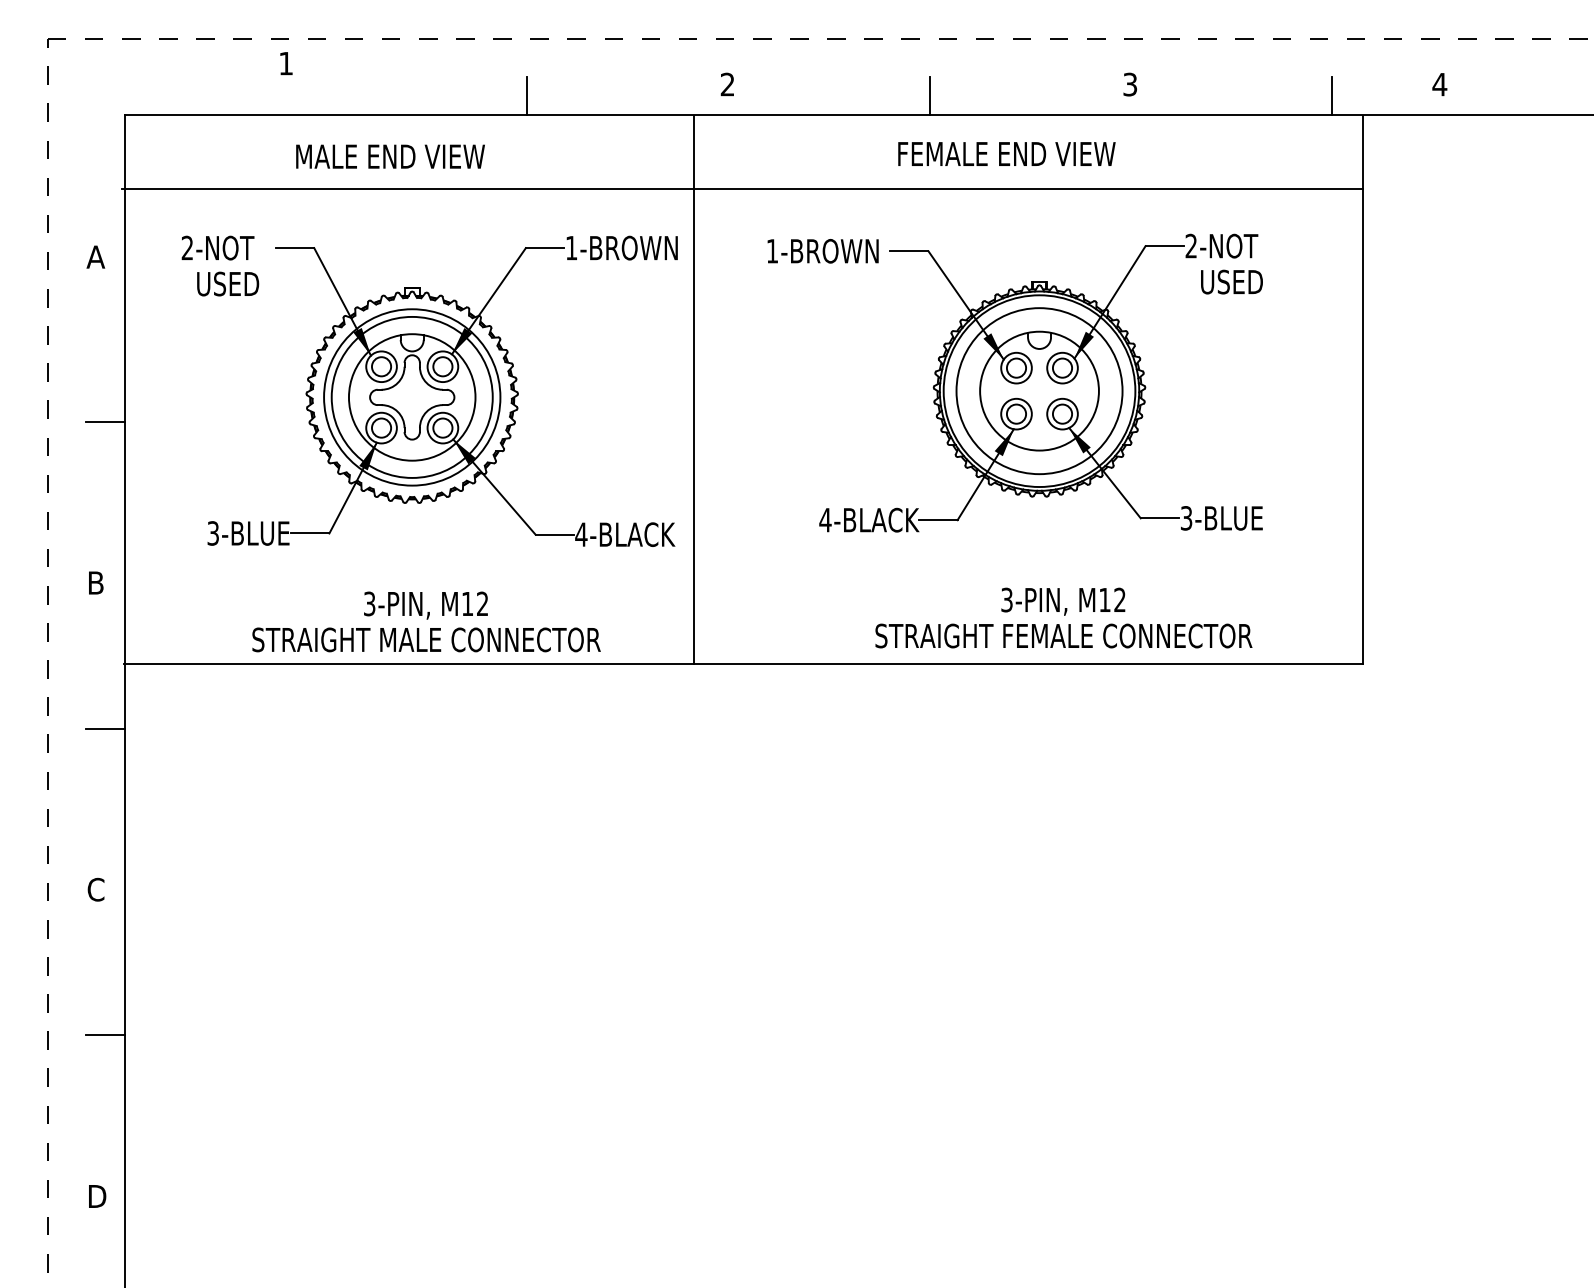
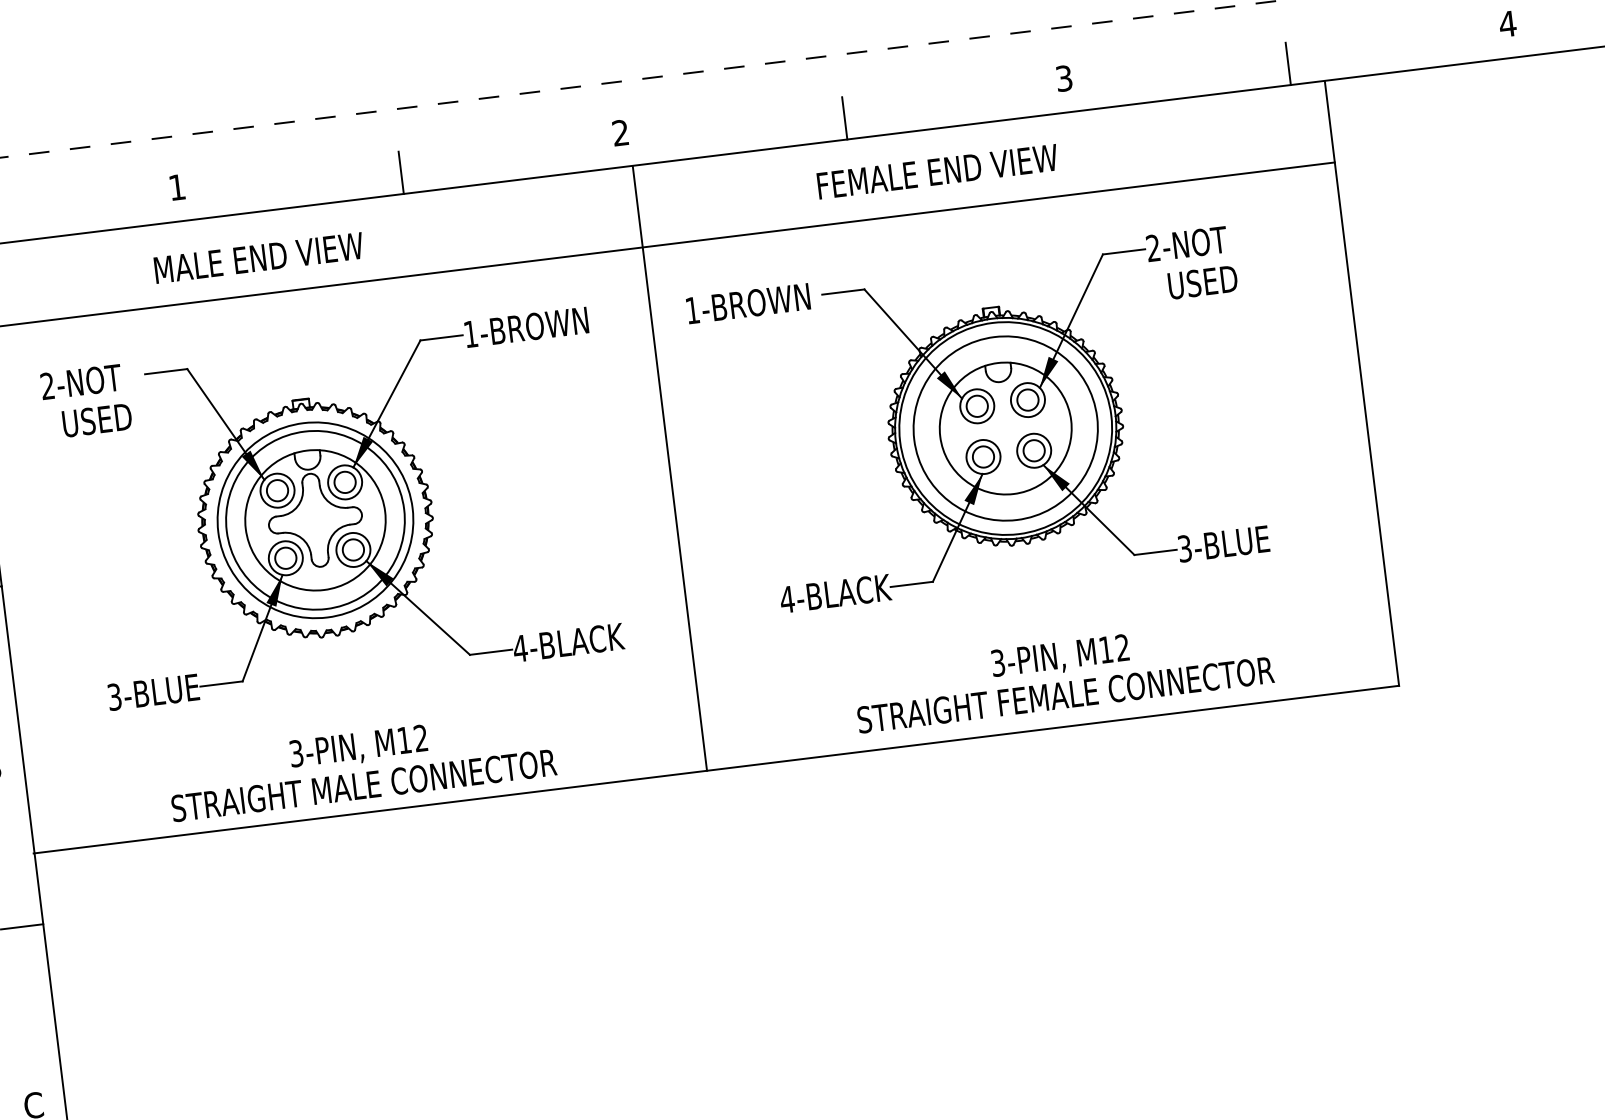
text: (286, 63) -> (177, 187), moved
text: (1439, 84) -> (1507, 24), moved
line: (693, 390) -> (669, 469), moved

